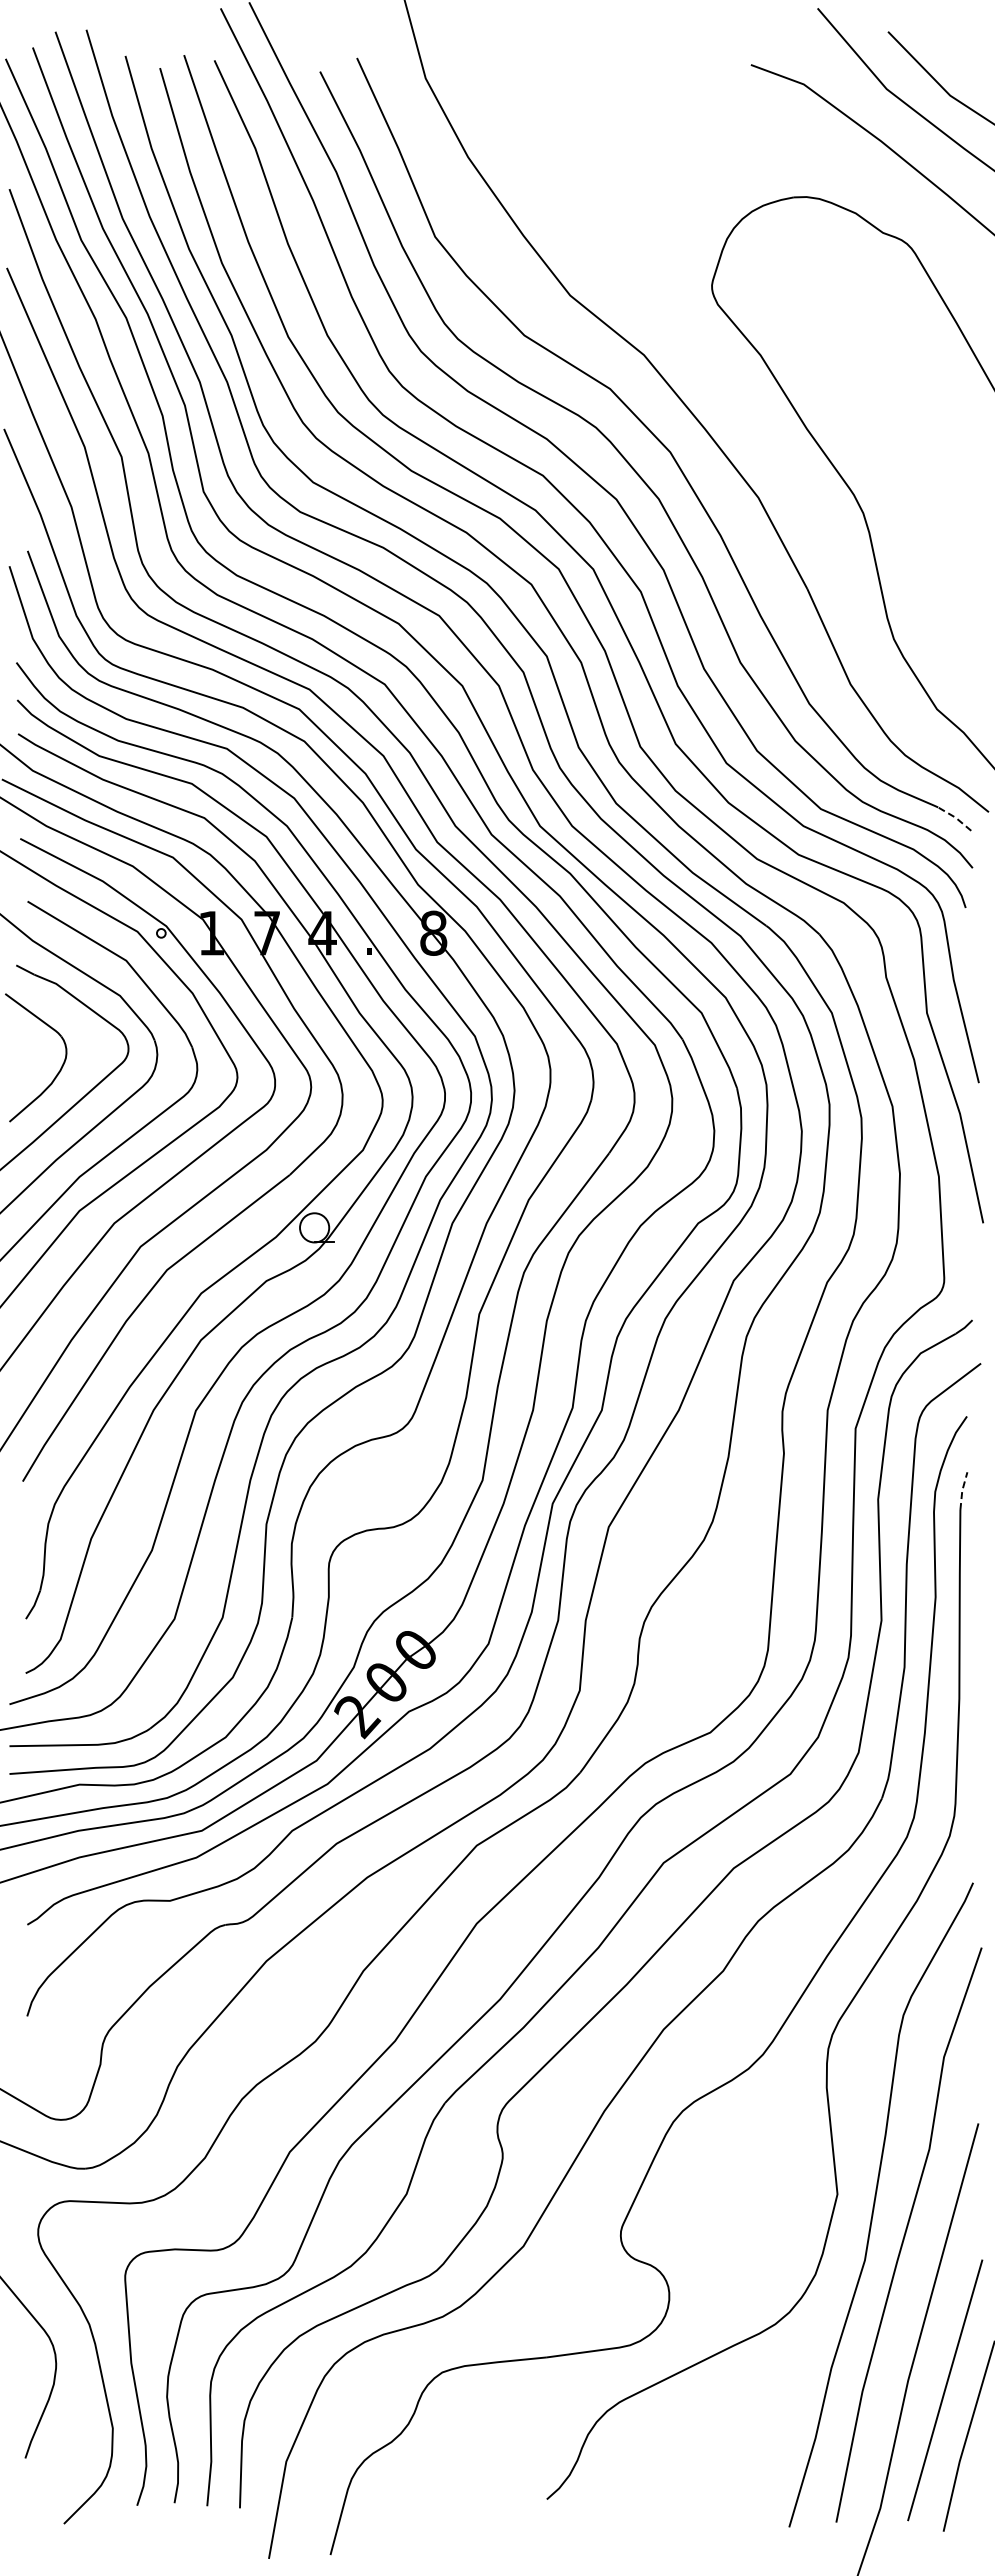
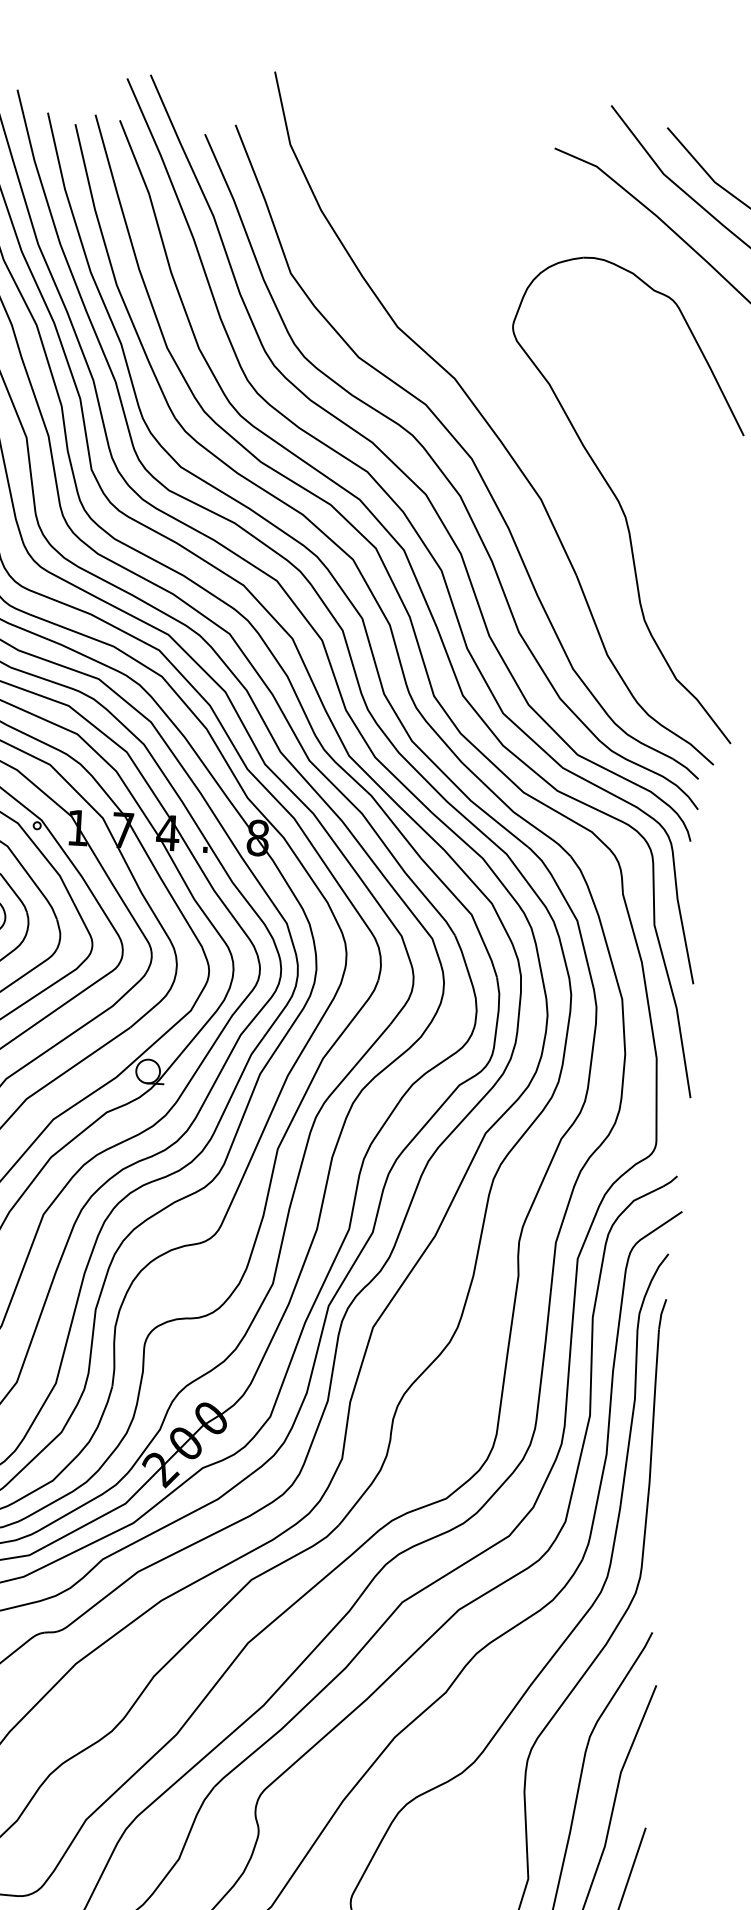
line: (955, 817) -> (686, 767), dashed -> solid
line: (962, 1490) -> (661, 1313), dashed -> solid

